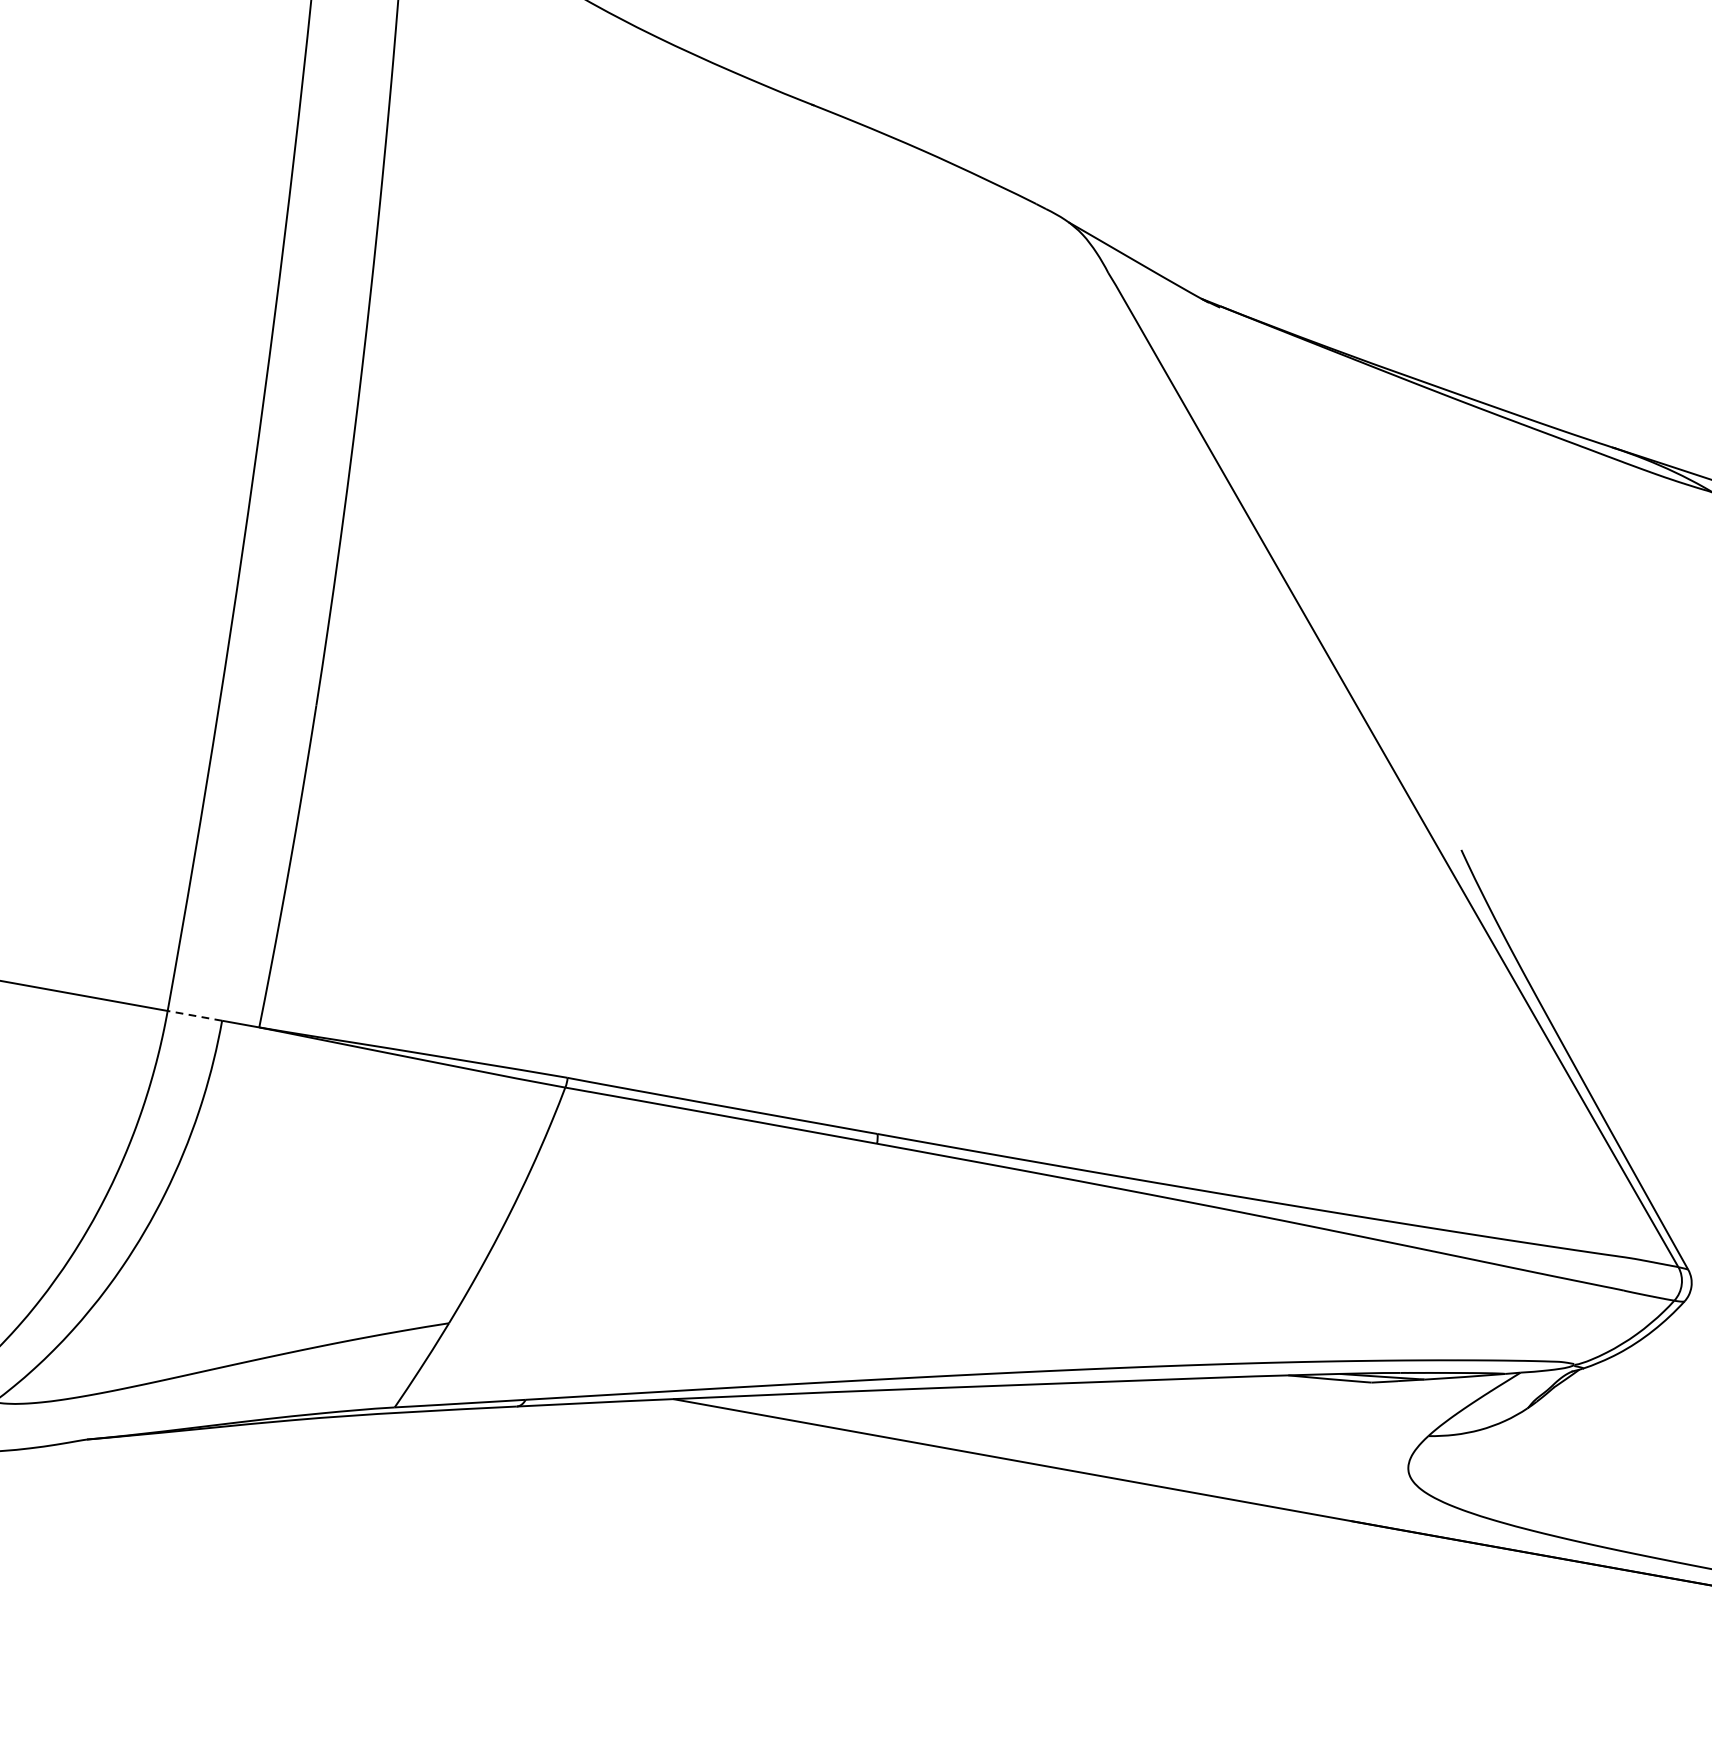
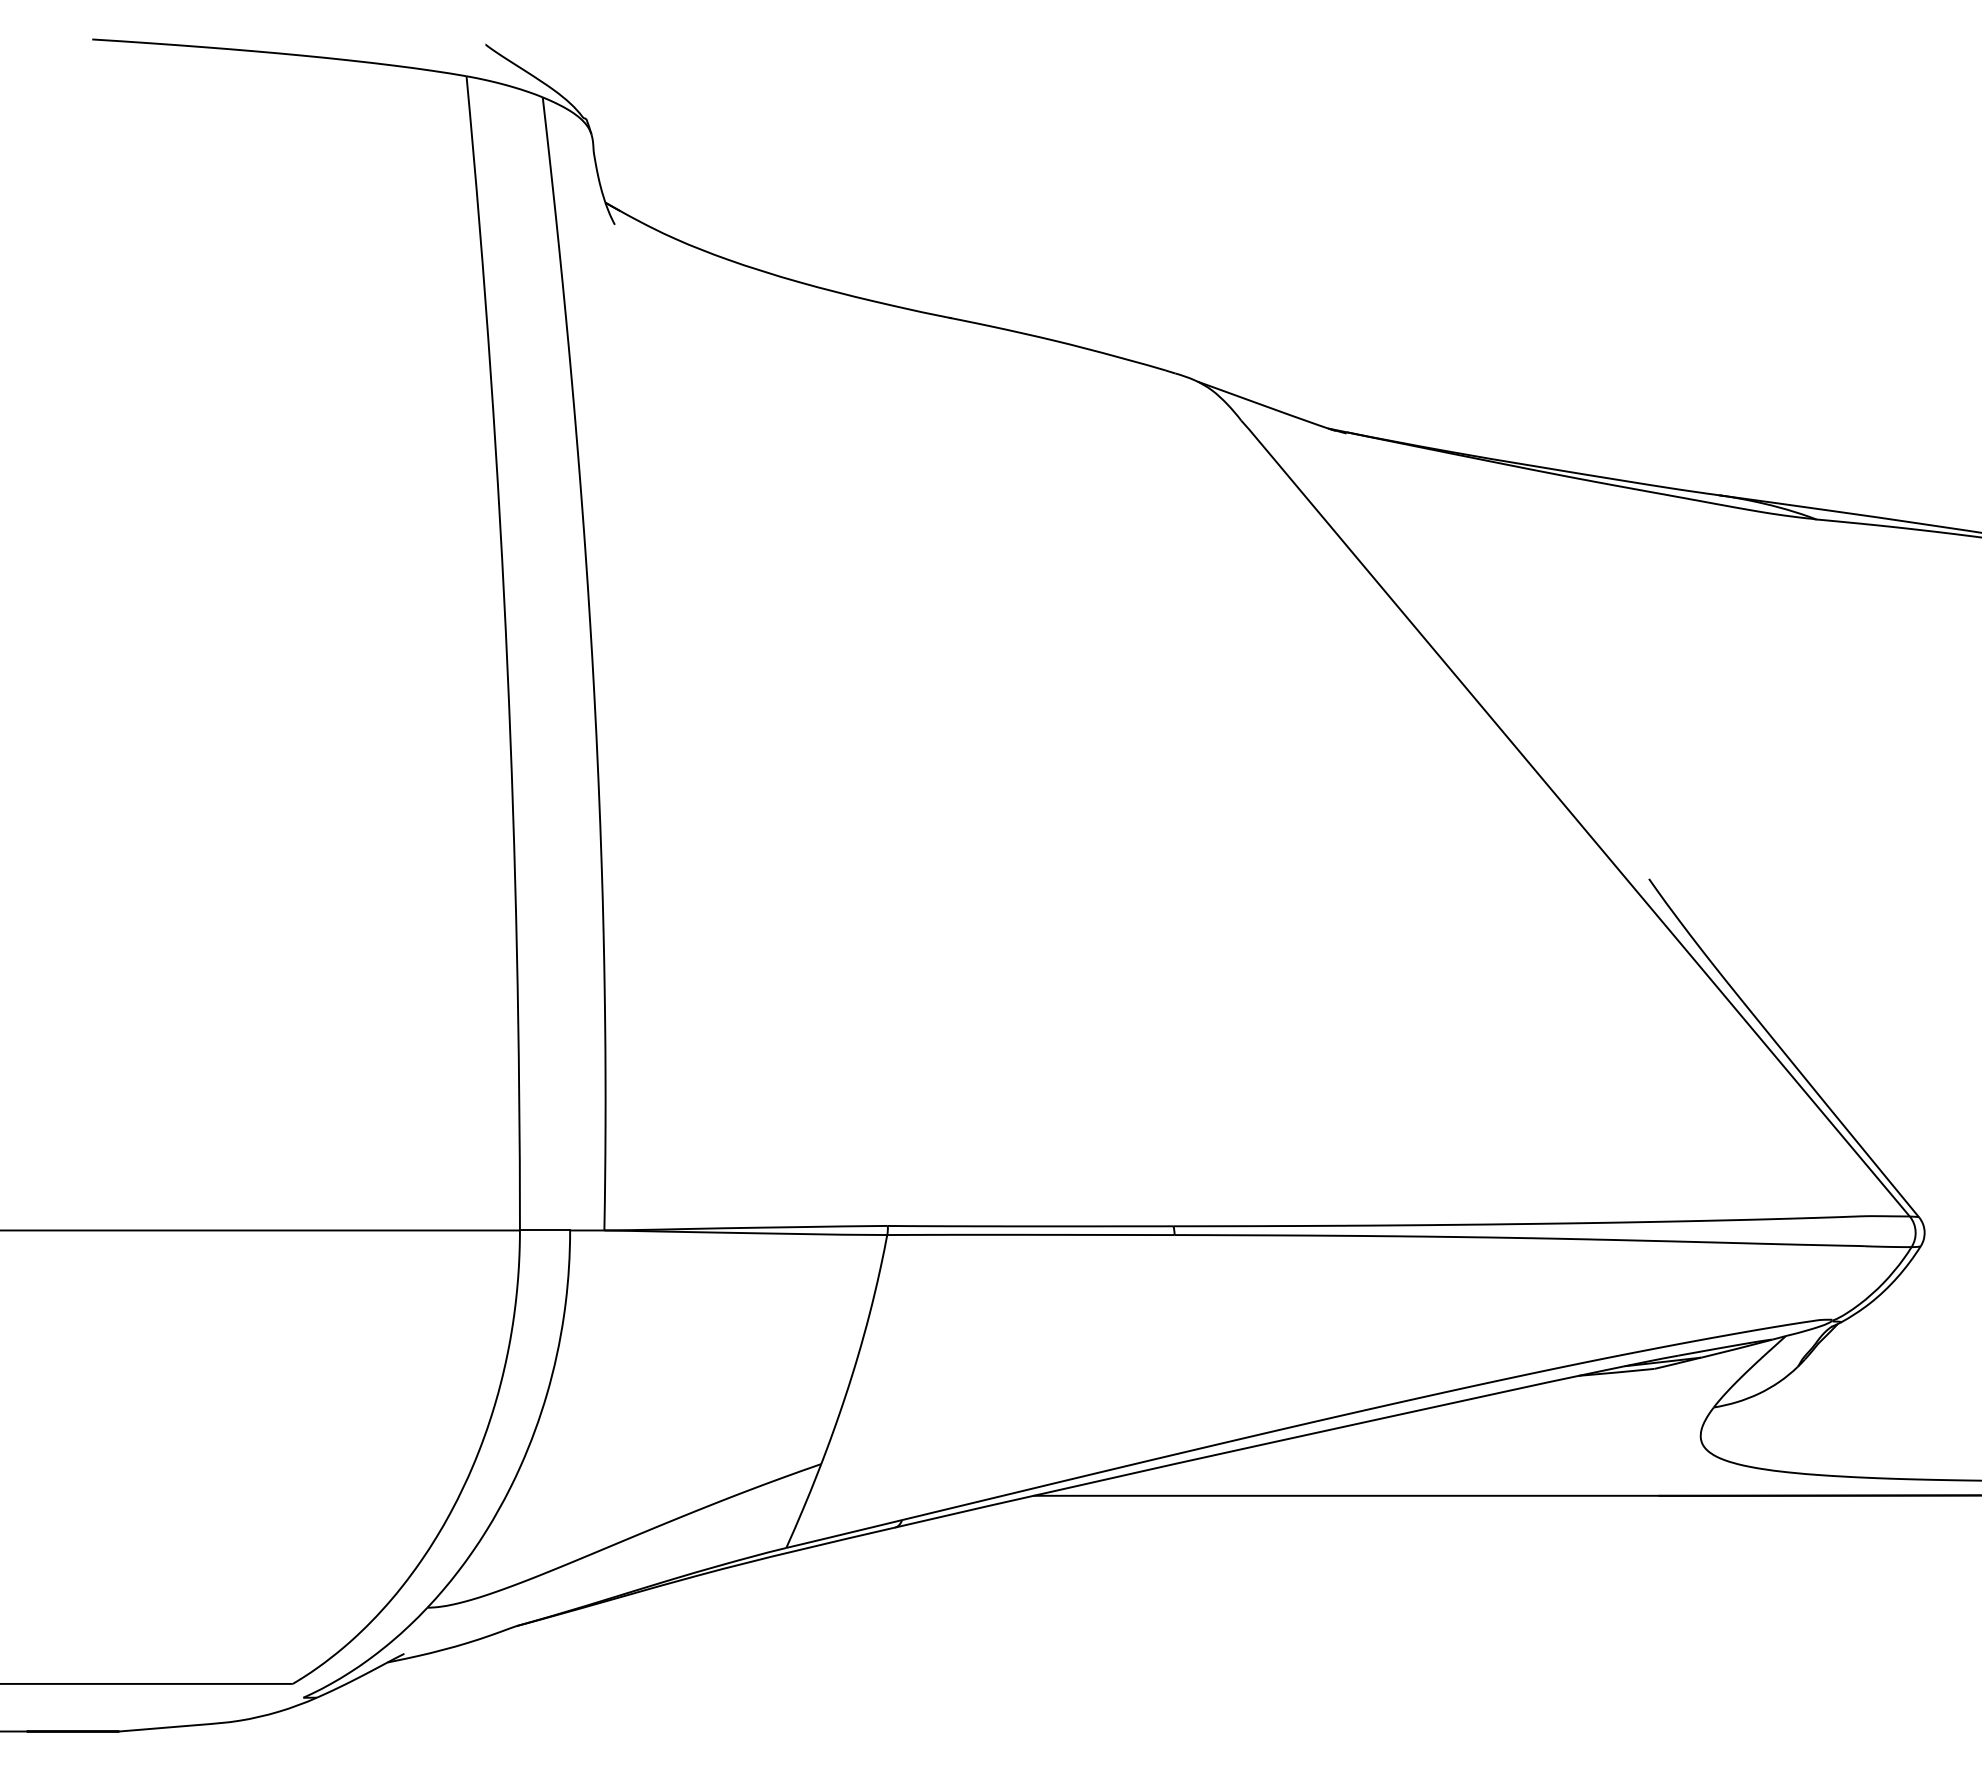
line: (194, 1015) -> (544, 1230), dashed -> solid

